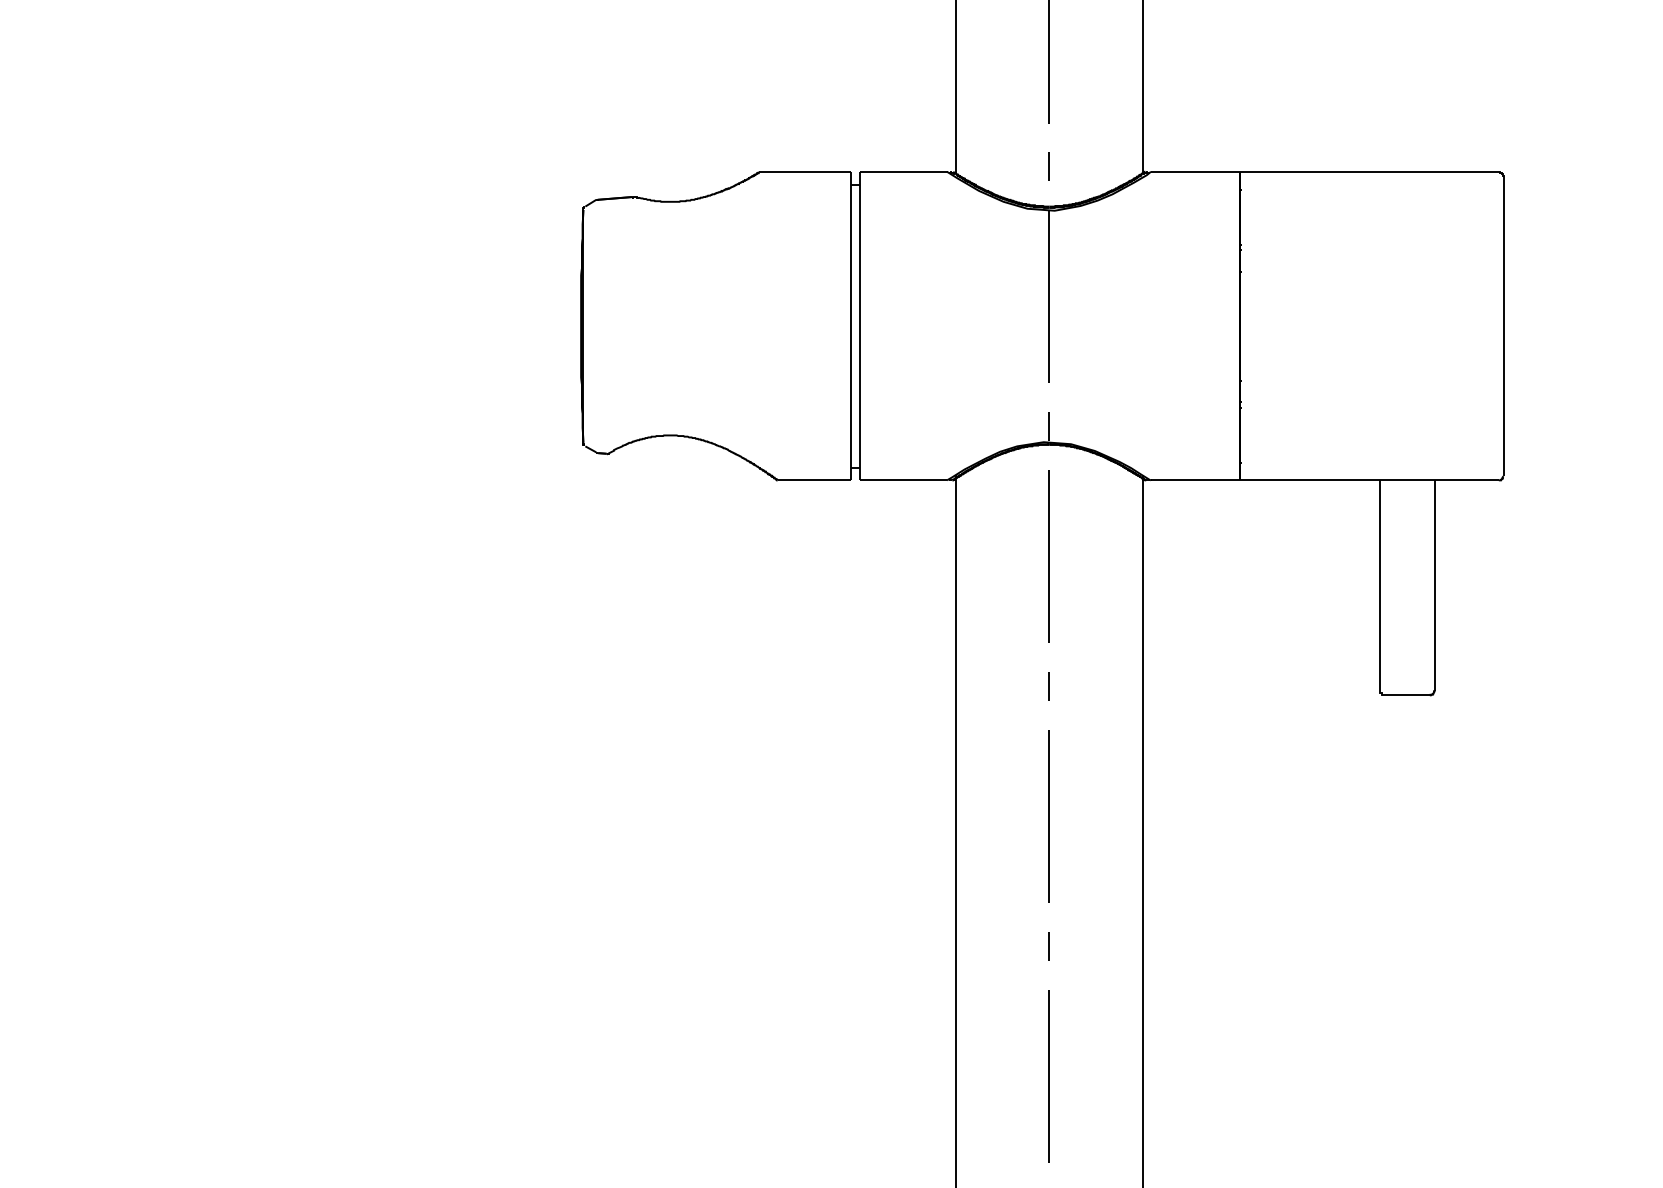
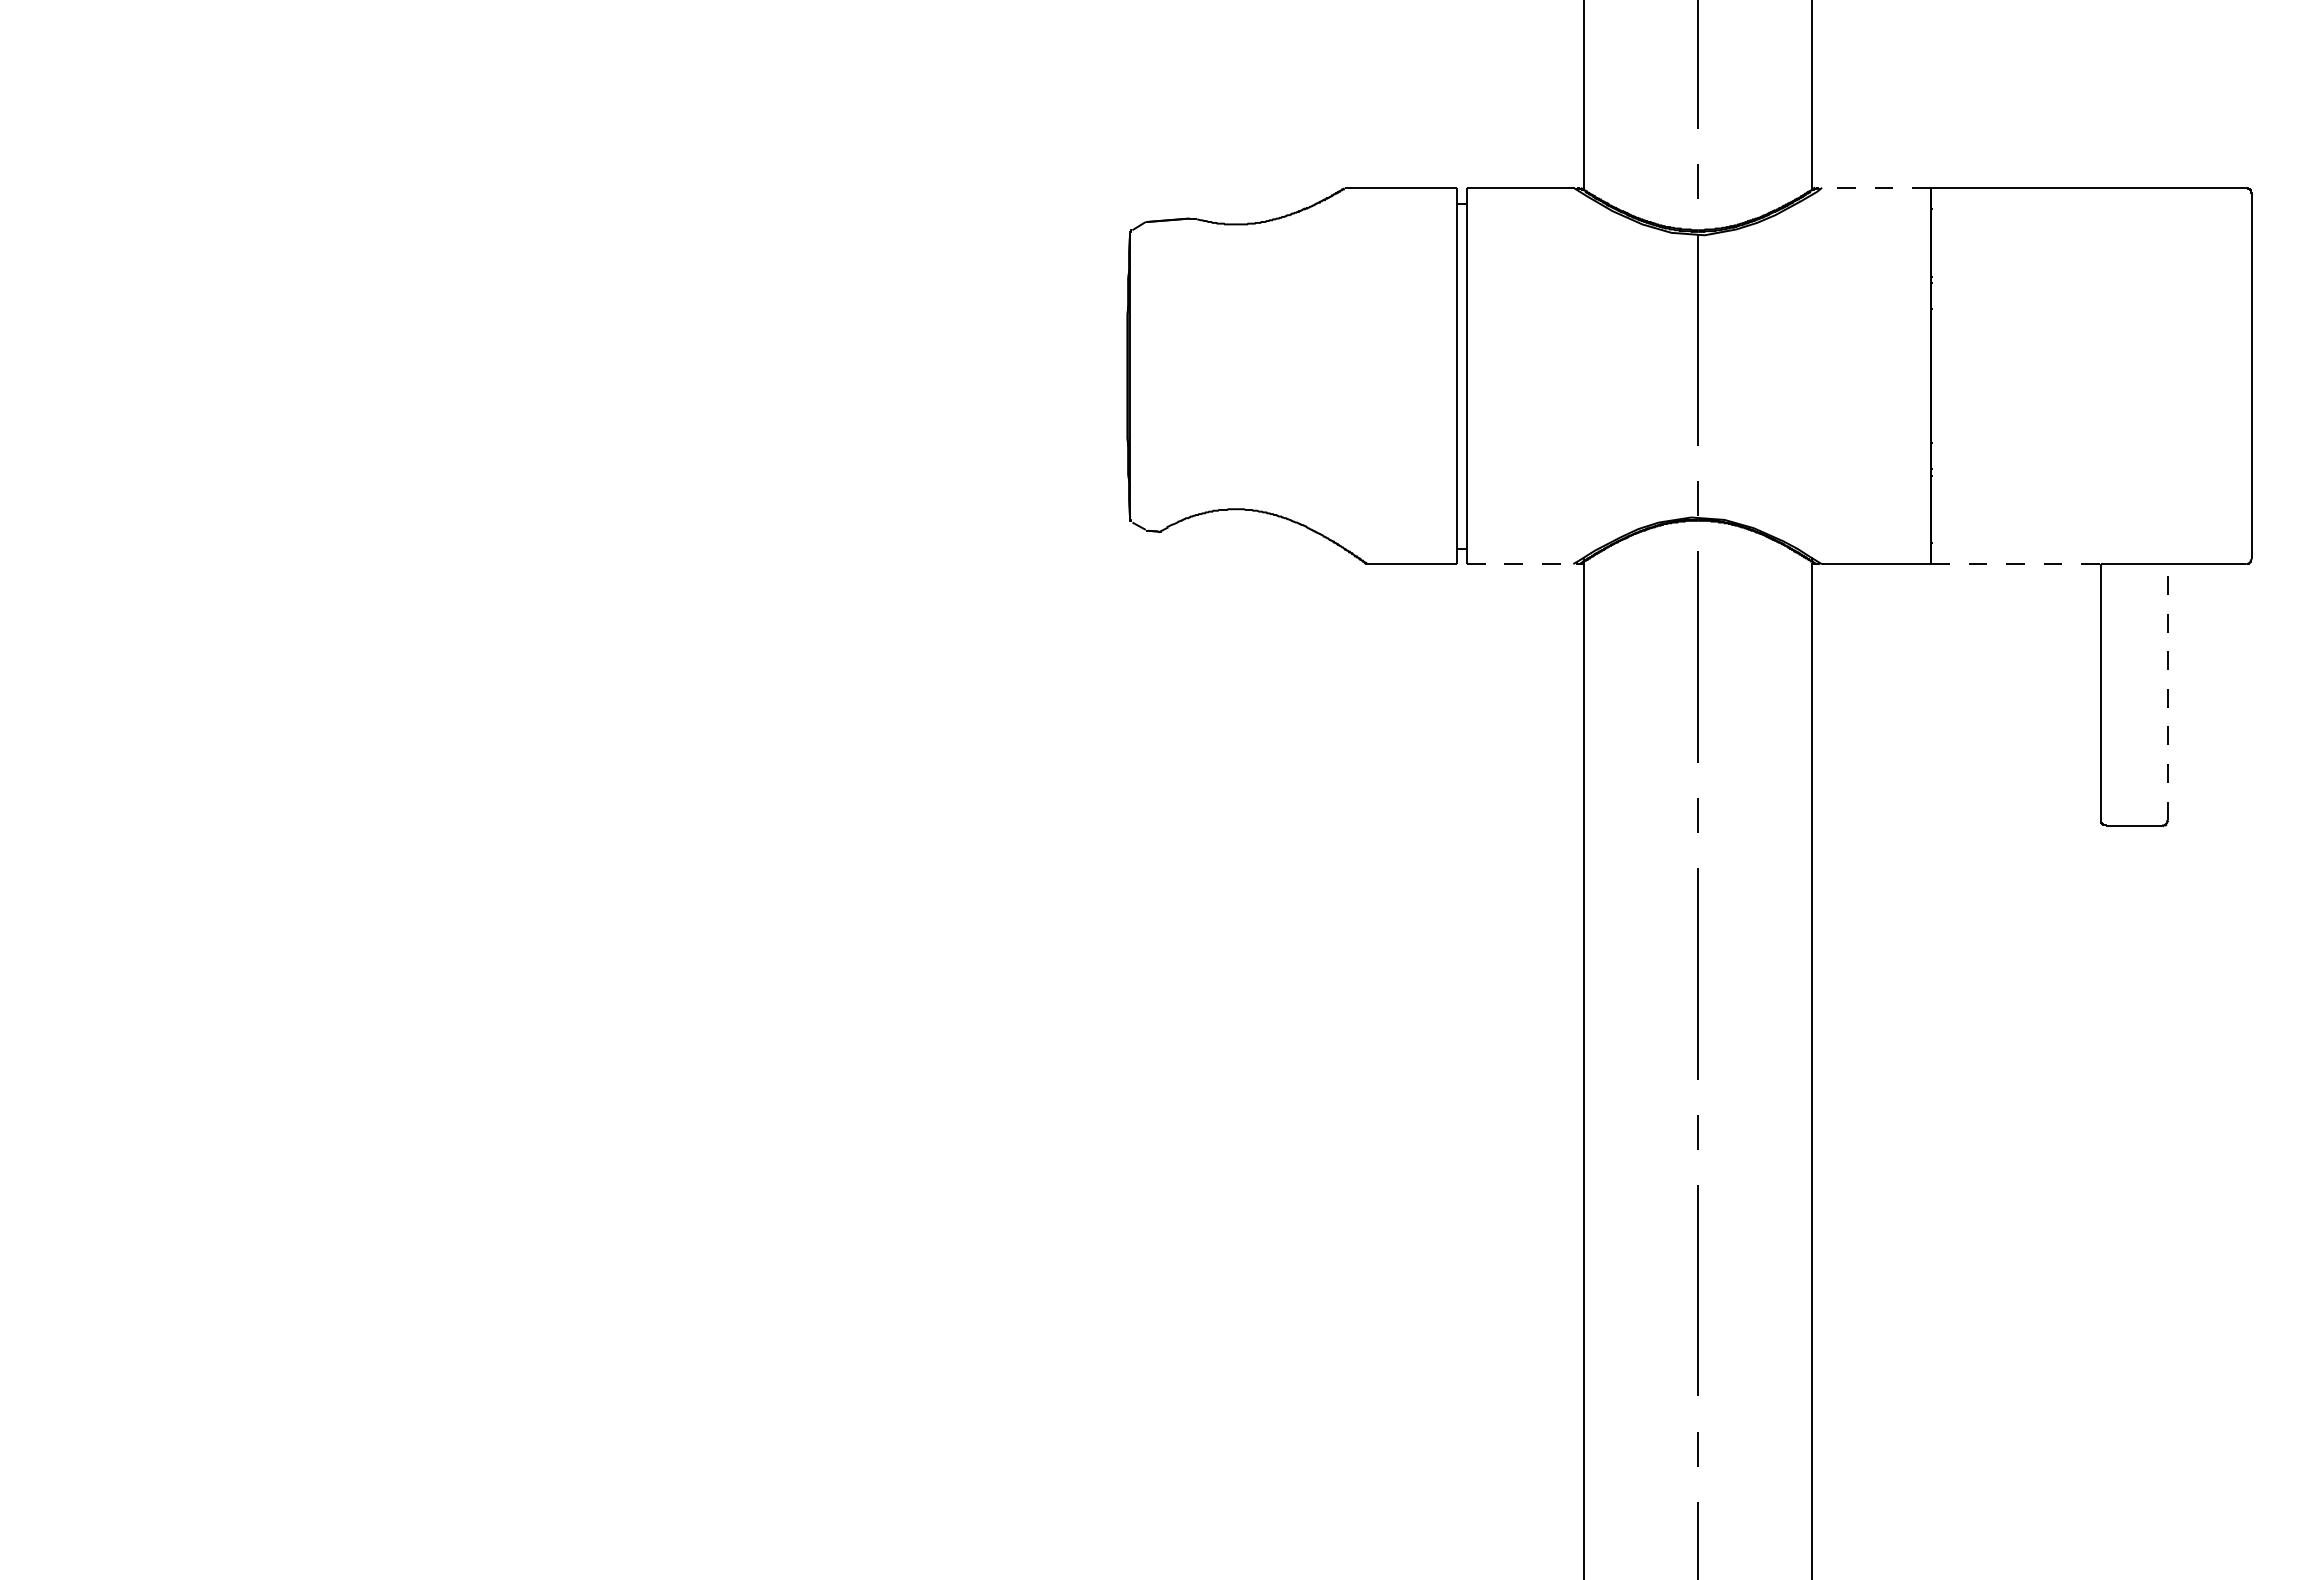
line: (1195, 171) -> (1876, 187), solid -> dashed
line: (903, 480) -> (1520, 564), solid -> dashed
line: (1310, 480) -> (2016, 564), solid -> dashed
line: (1434, 584) -> (2167, 691), solid -> dashed

